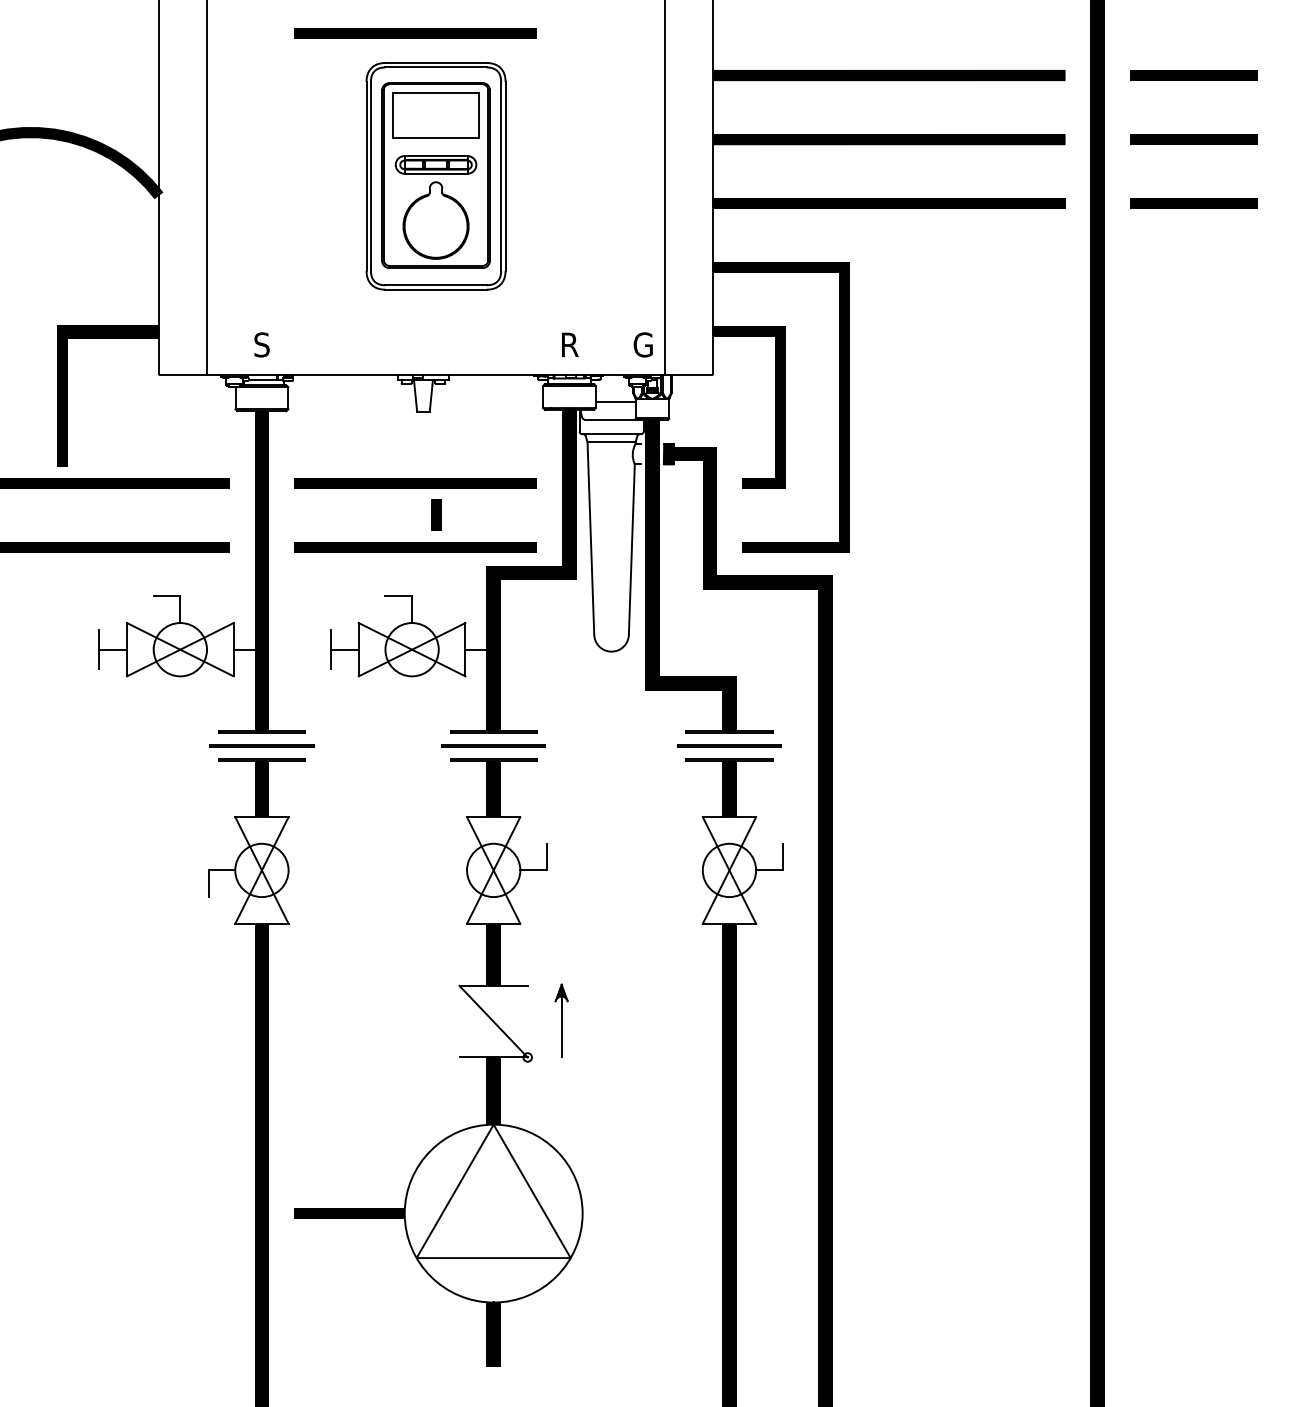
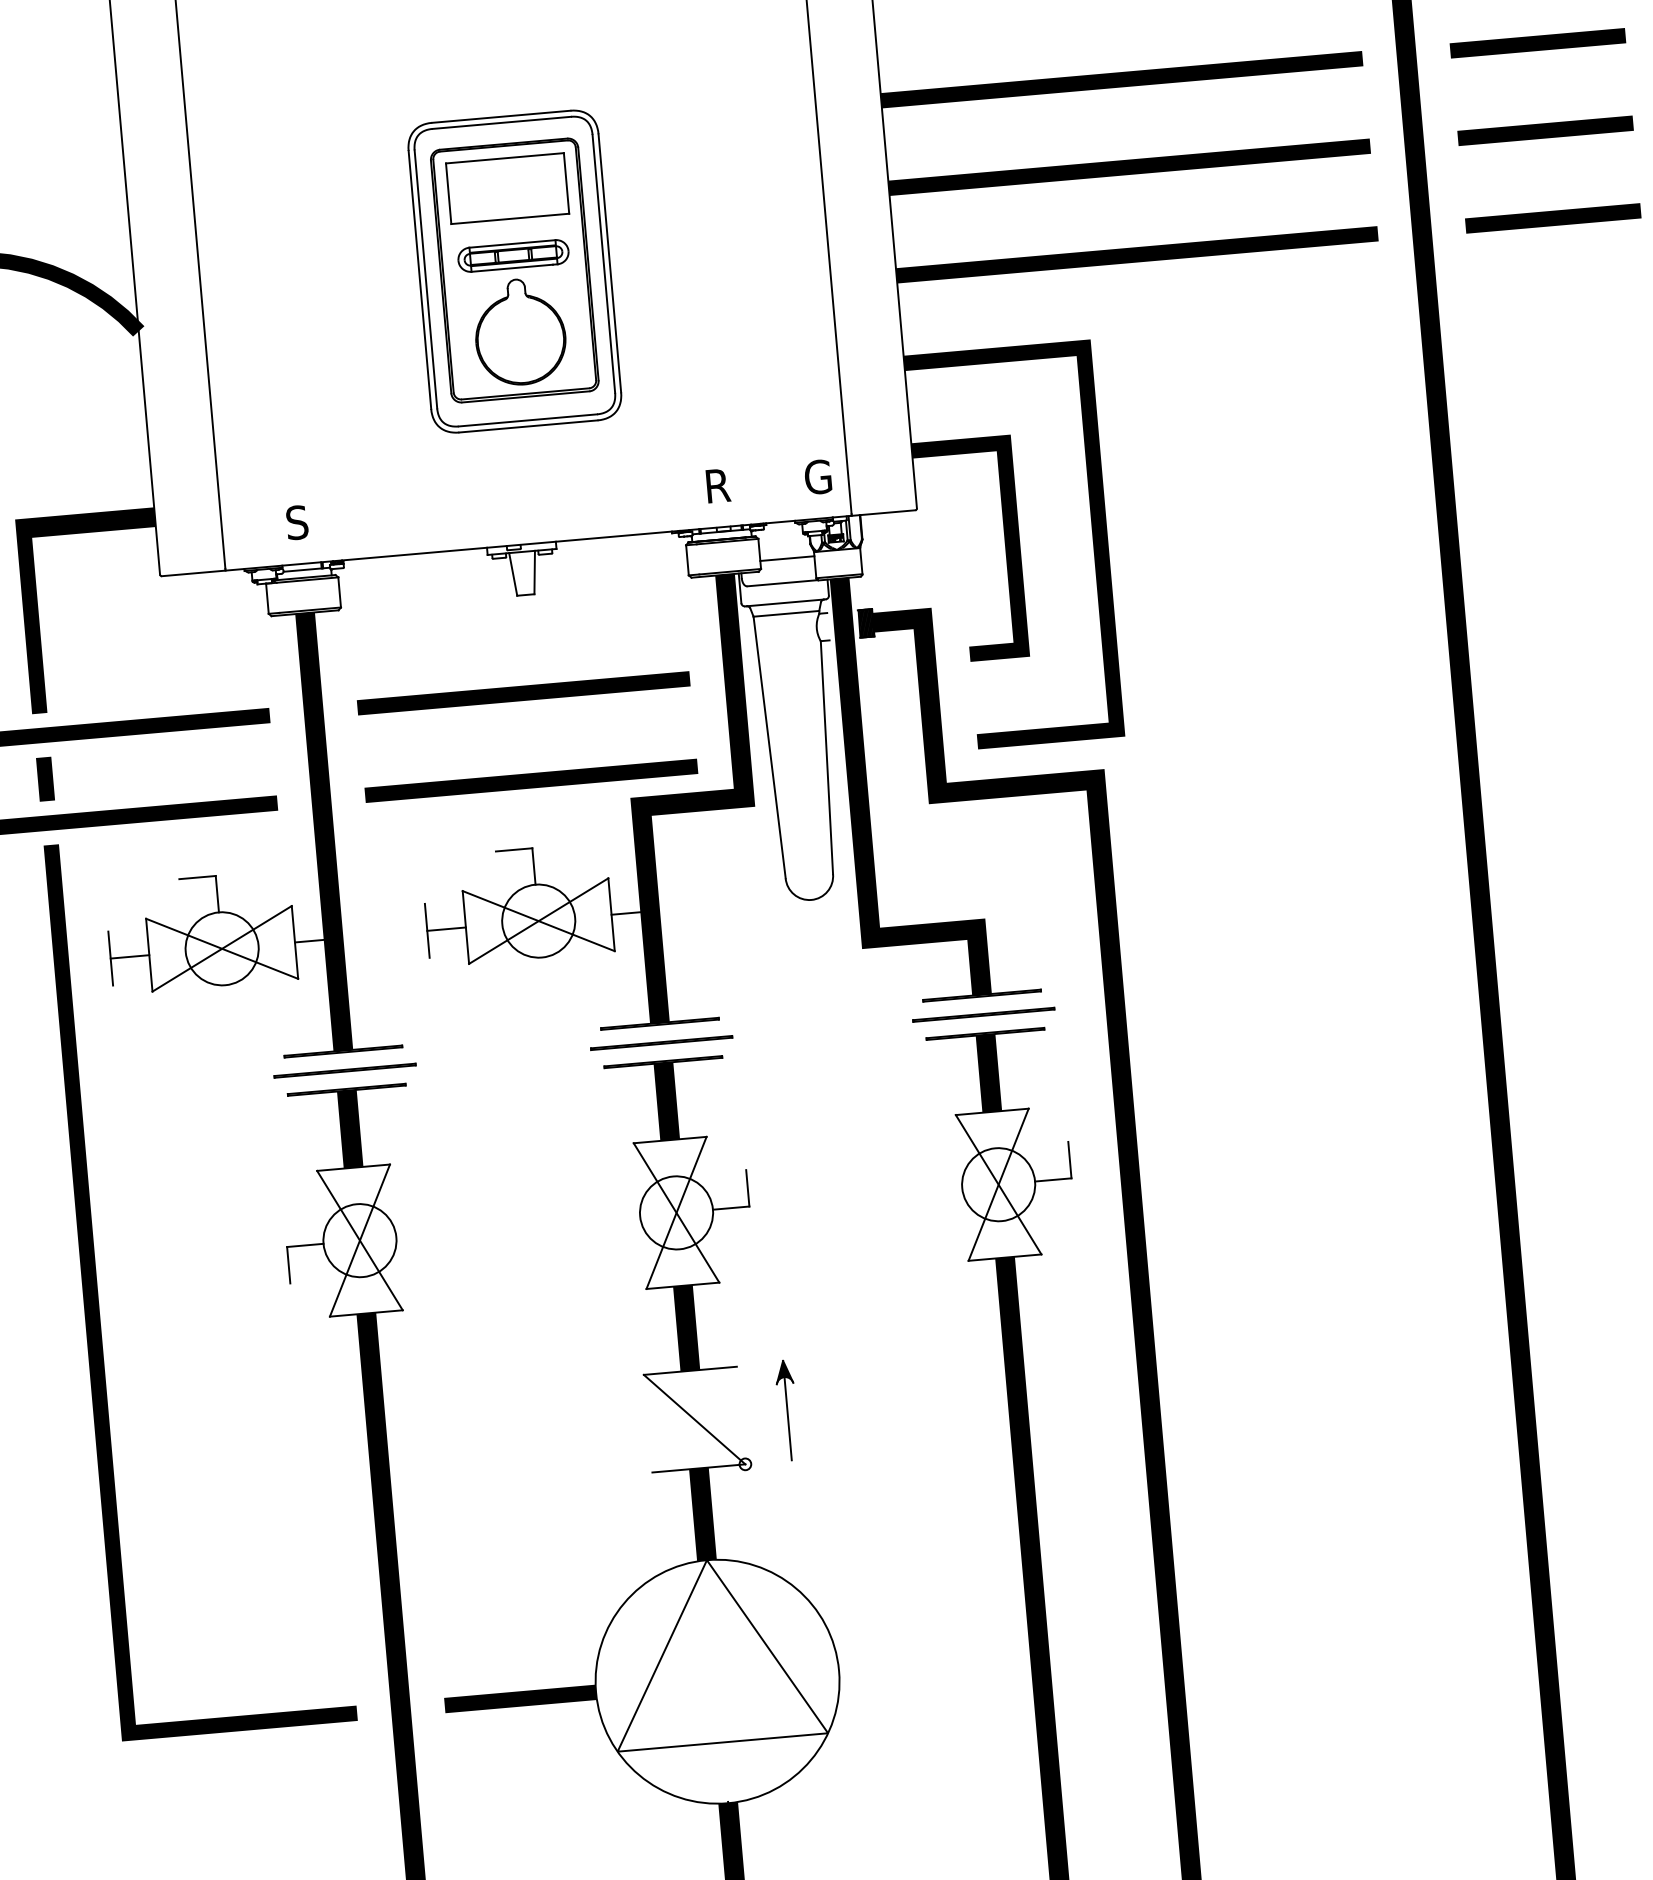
line: (415, 33) -> (469, 78), removed
line: (436, 514) -> (44, 778), moved
line: (67, 890) -> (96, 1291), added

